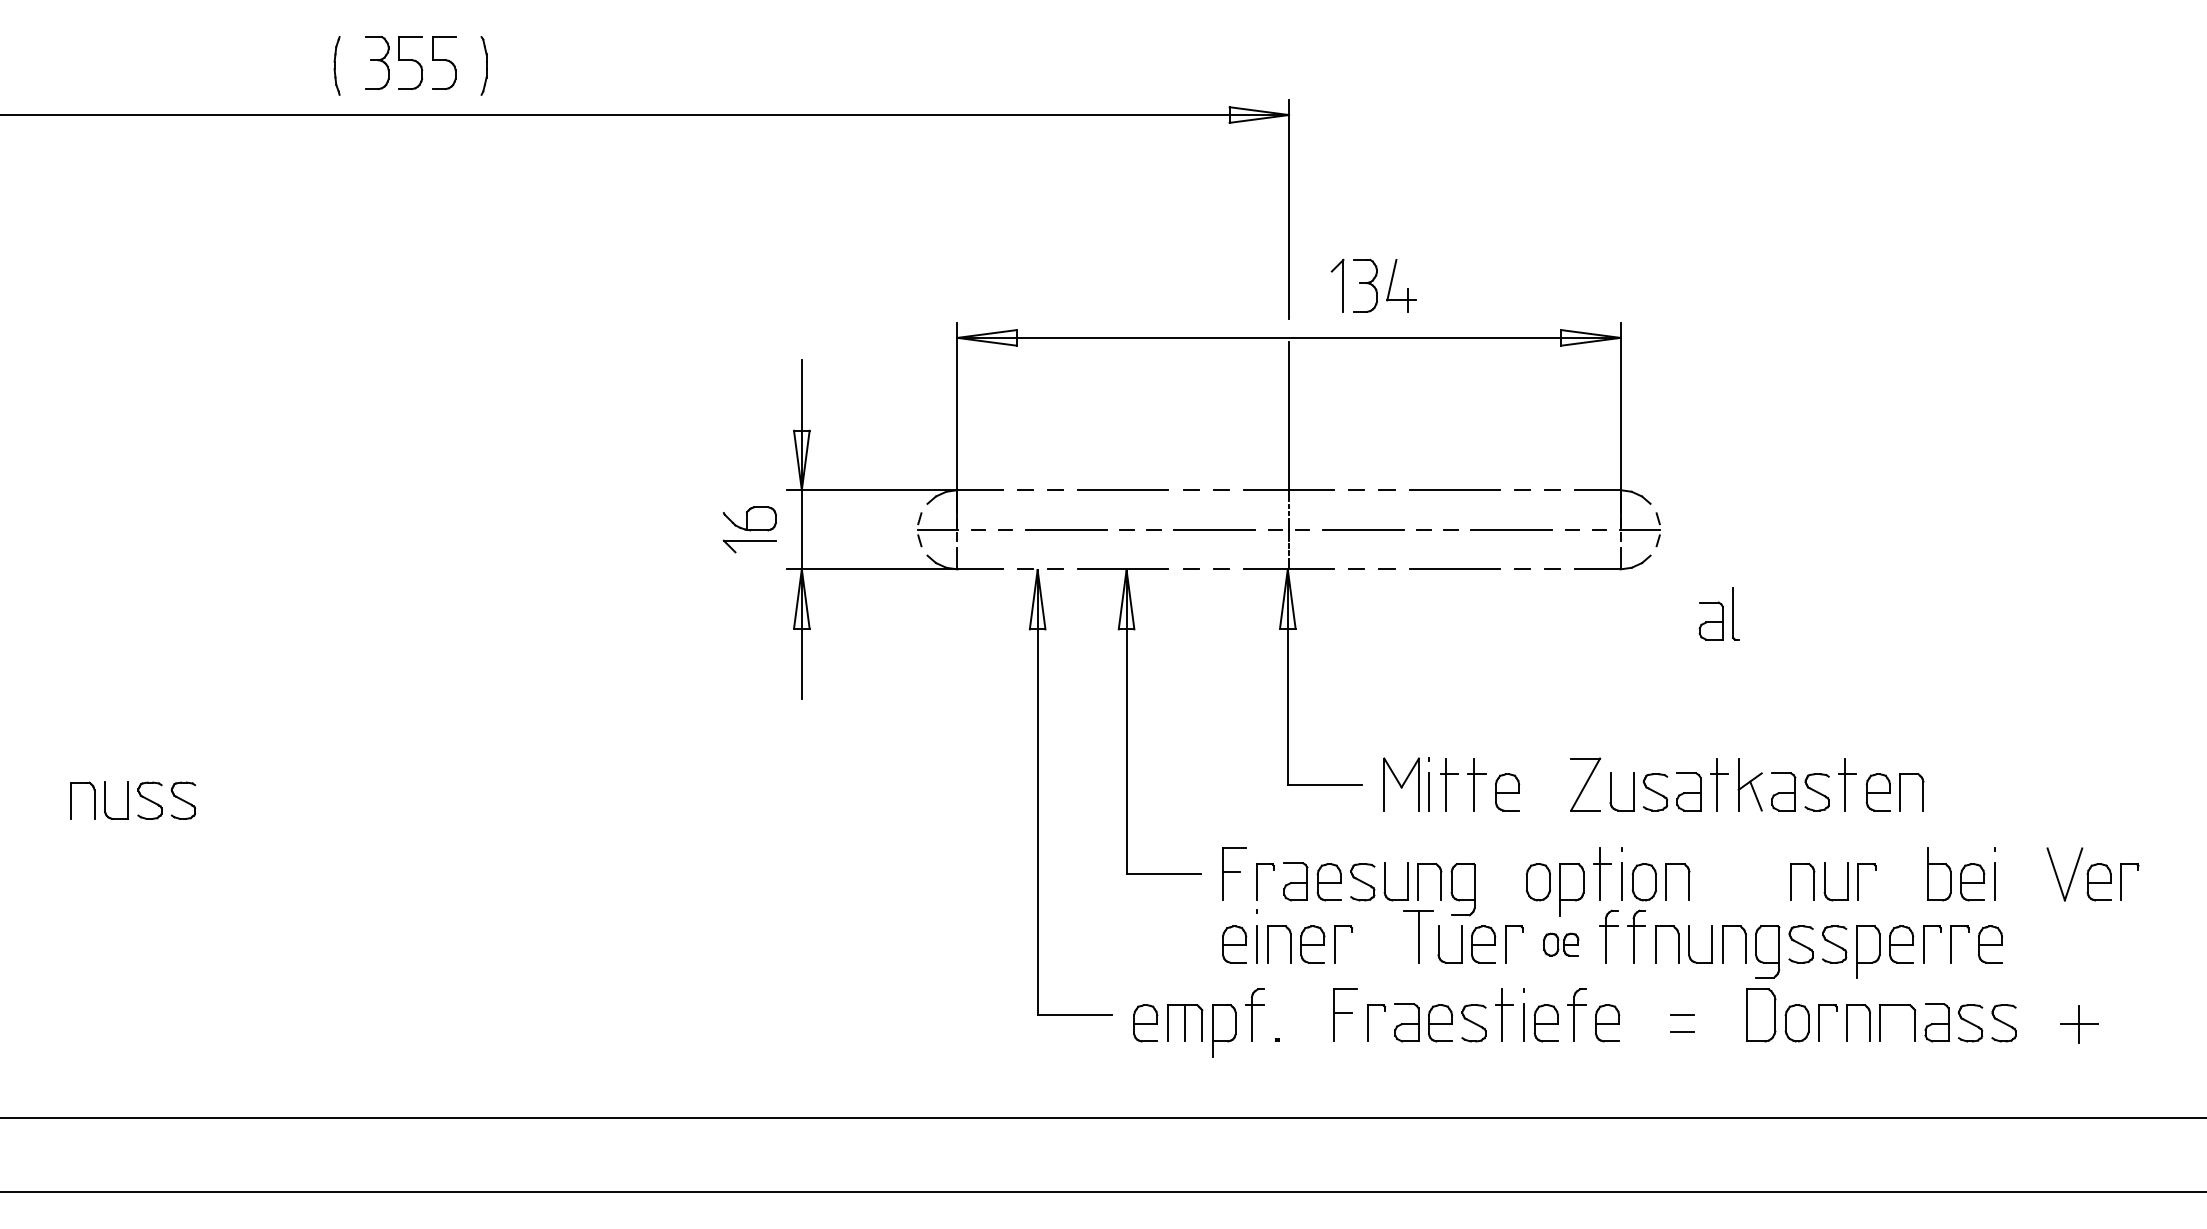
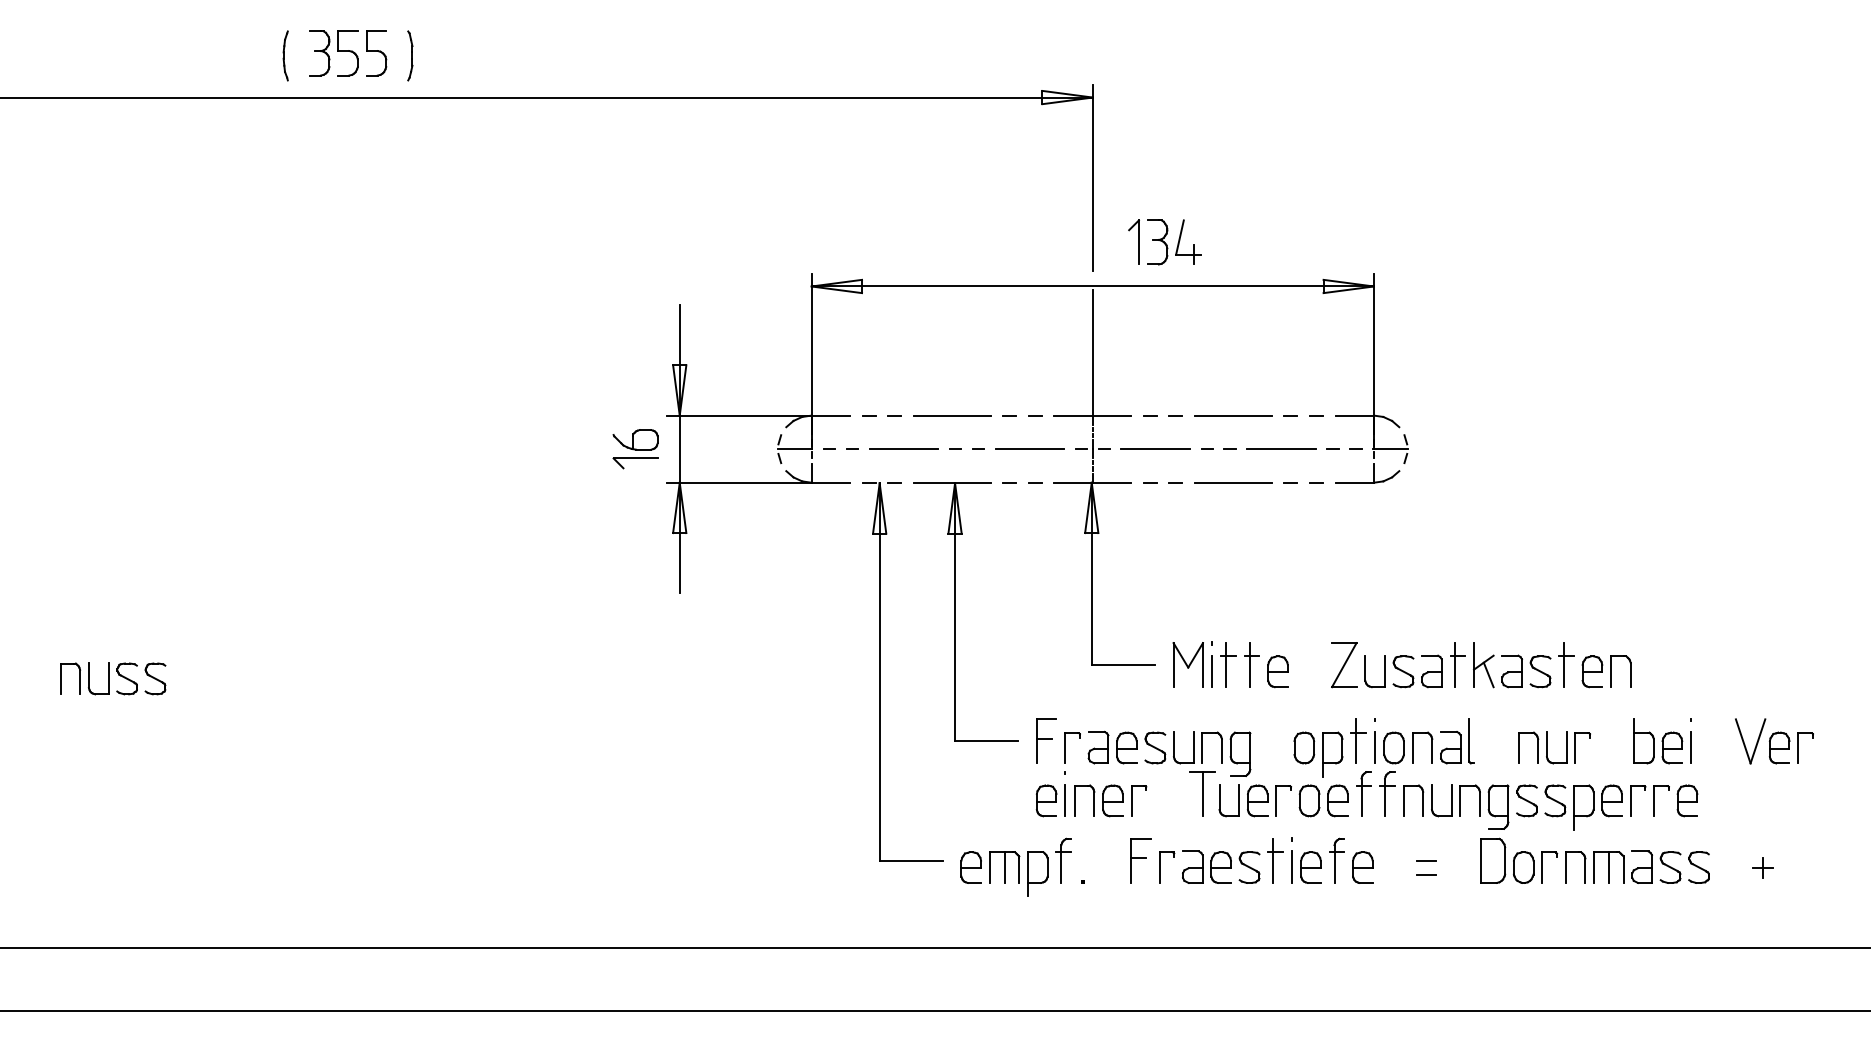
part: (1719, 613) -> (1457, 741), moved
part: (1561, 944) -> (1323, 800), size x1.67
line: (1897, 1023) -> (1608, 867), added
part: (2078, 1023) -> (1762, 867), size x0.62

